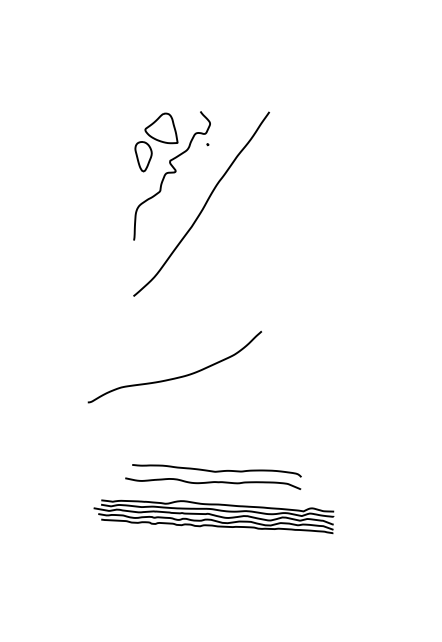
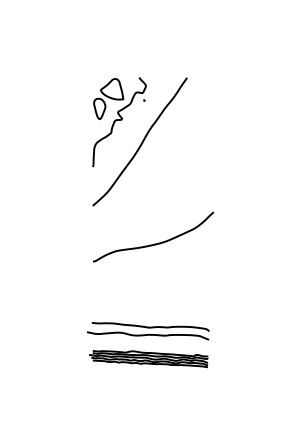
curve: (176, 376) -> (154, 243), moved
part: (213, 517) -> (148, 359), size x0.71

